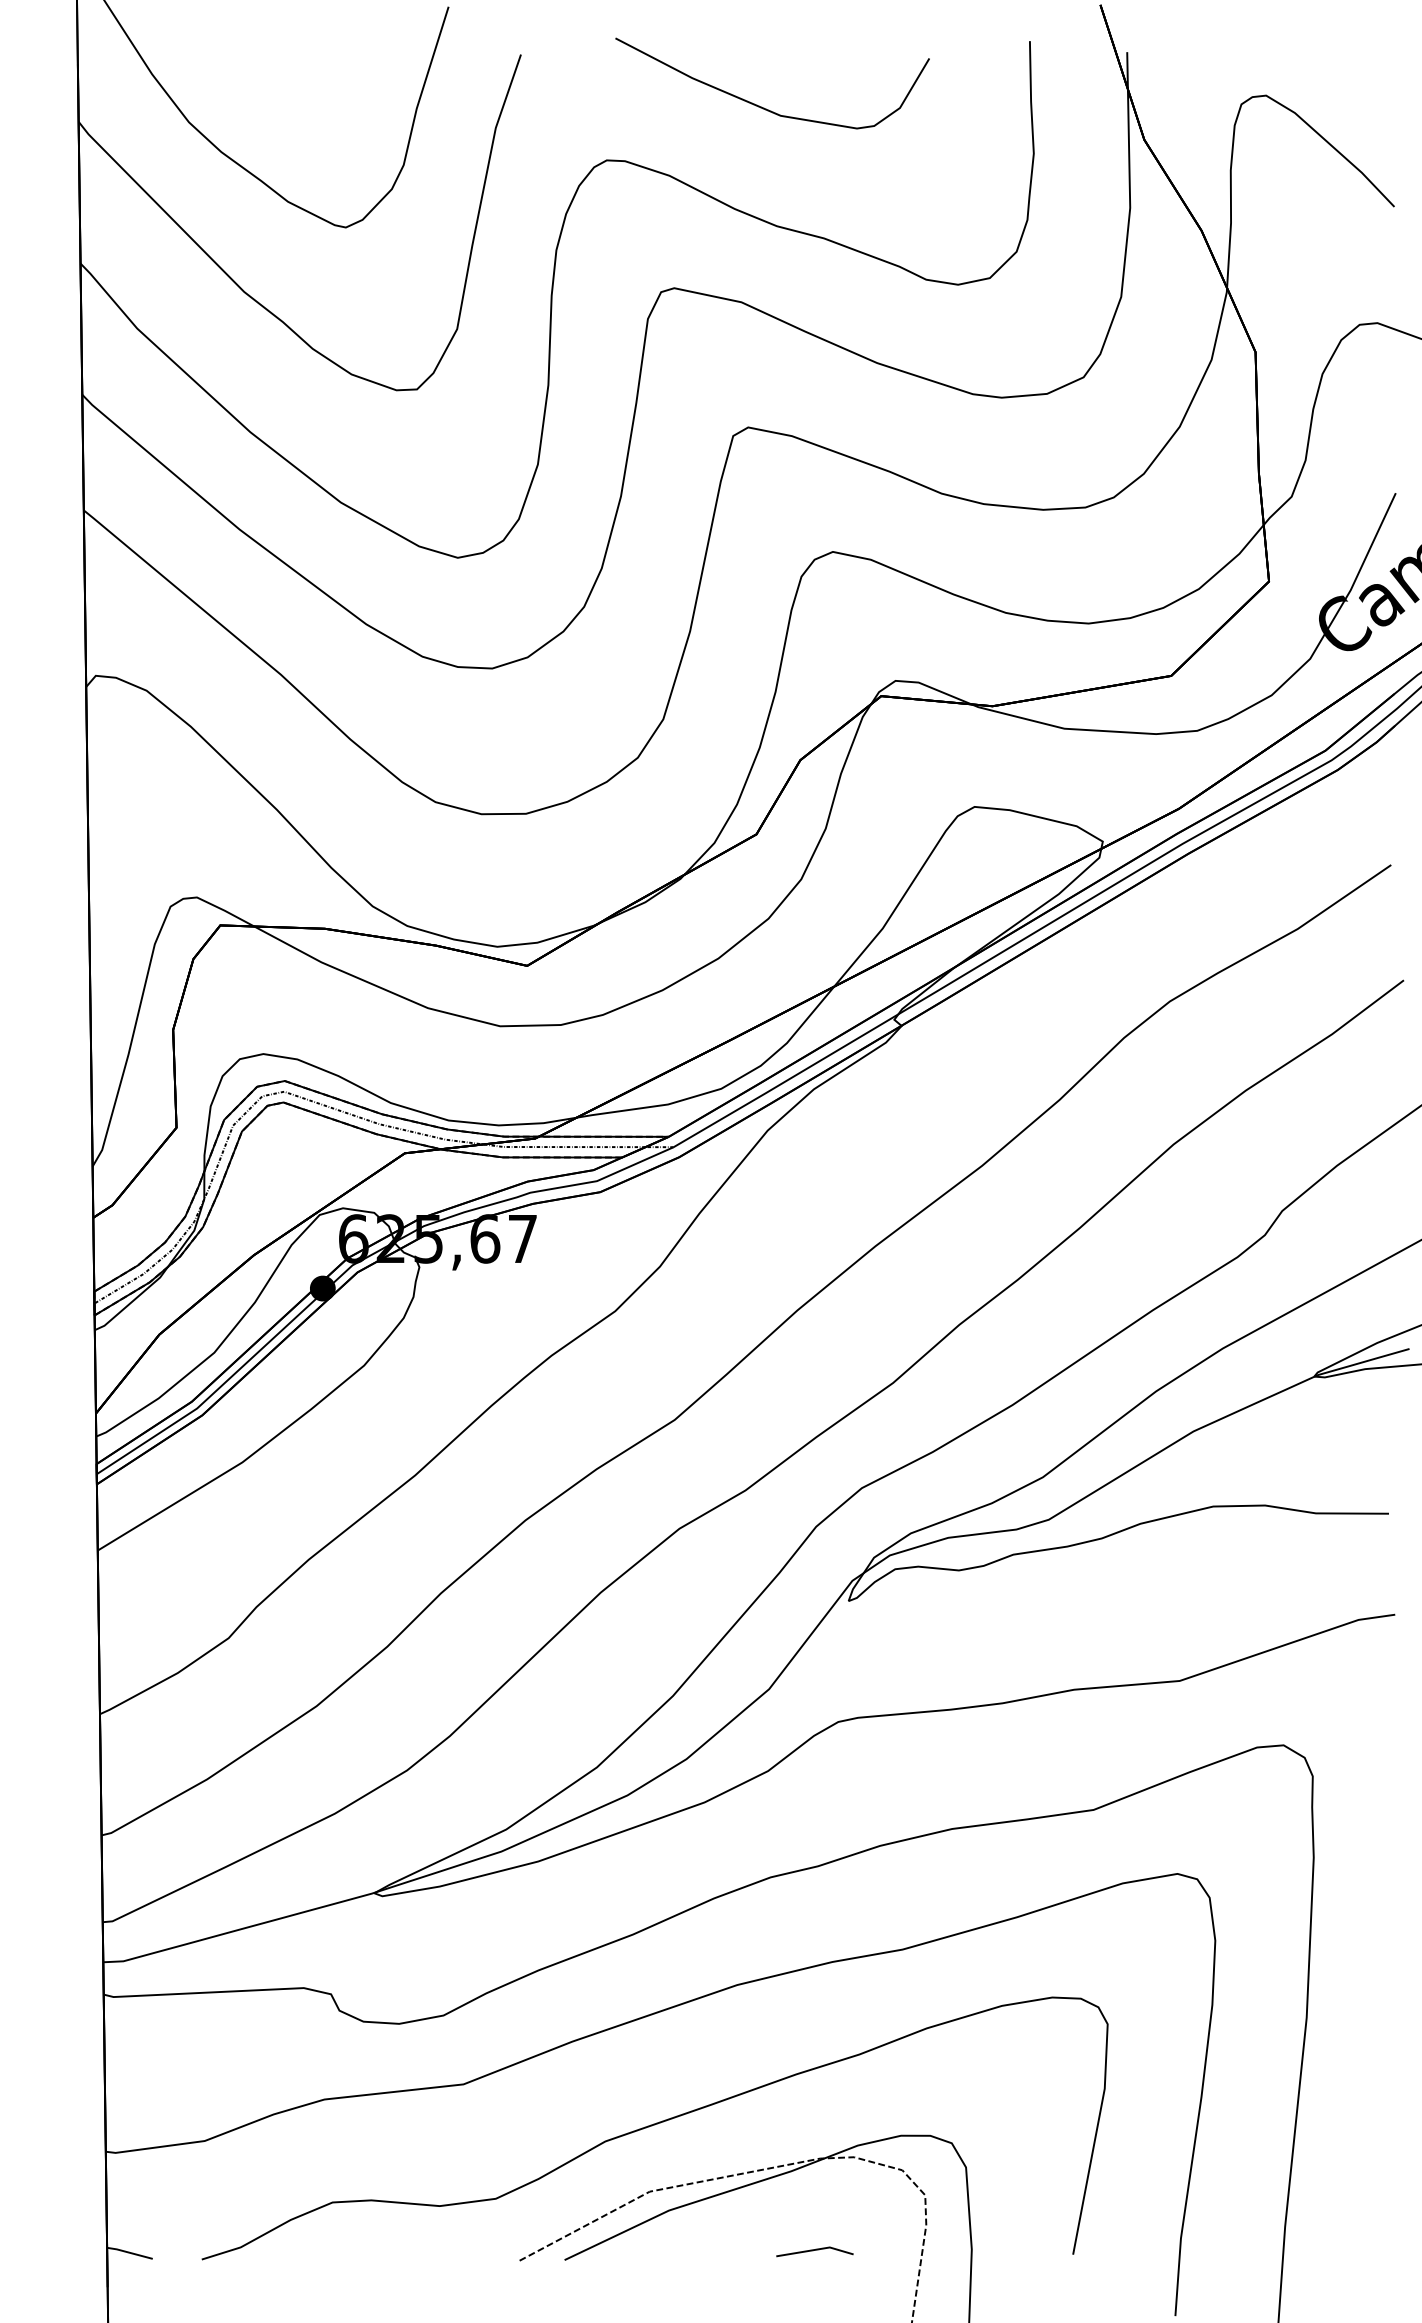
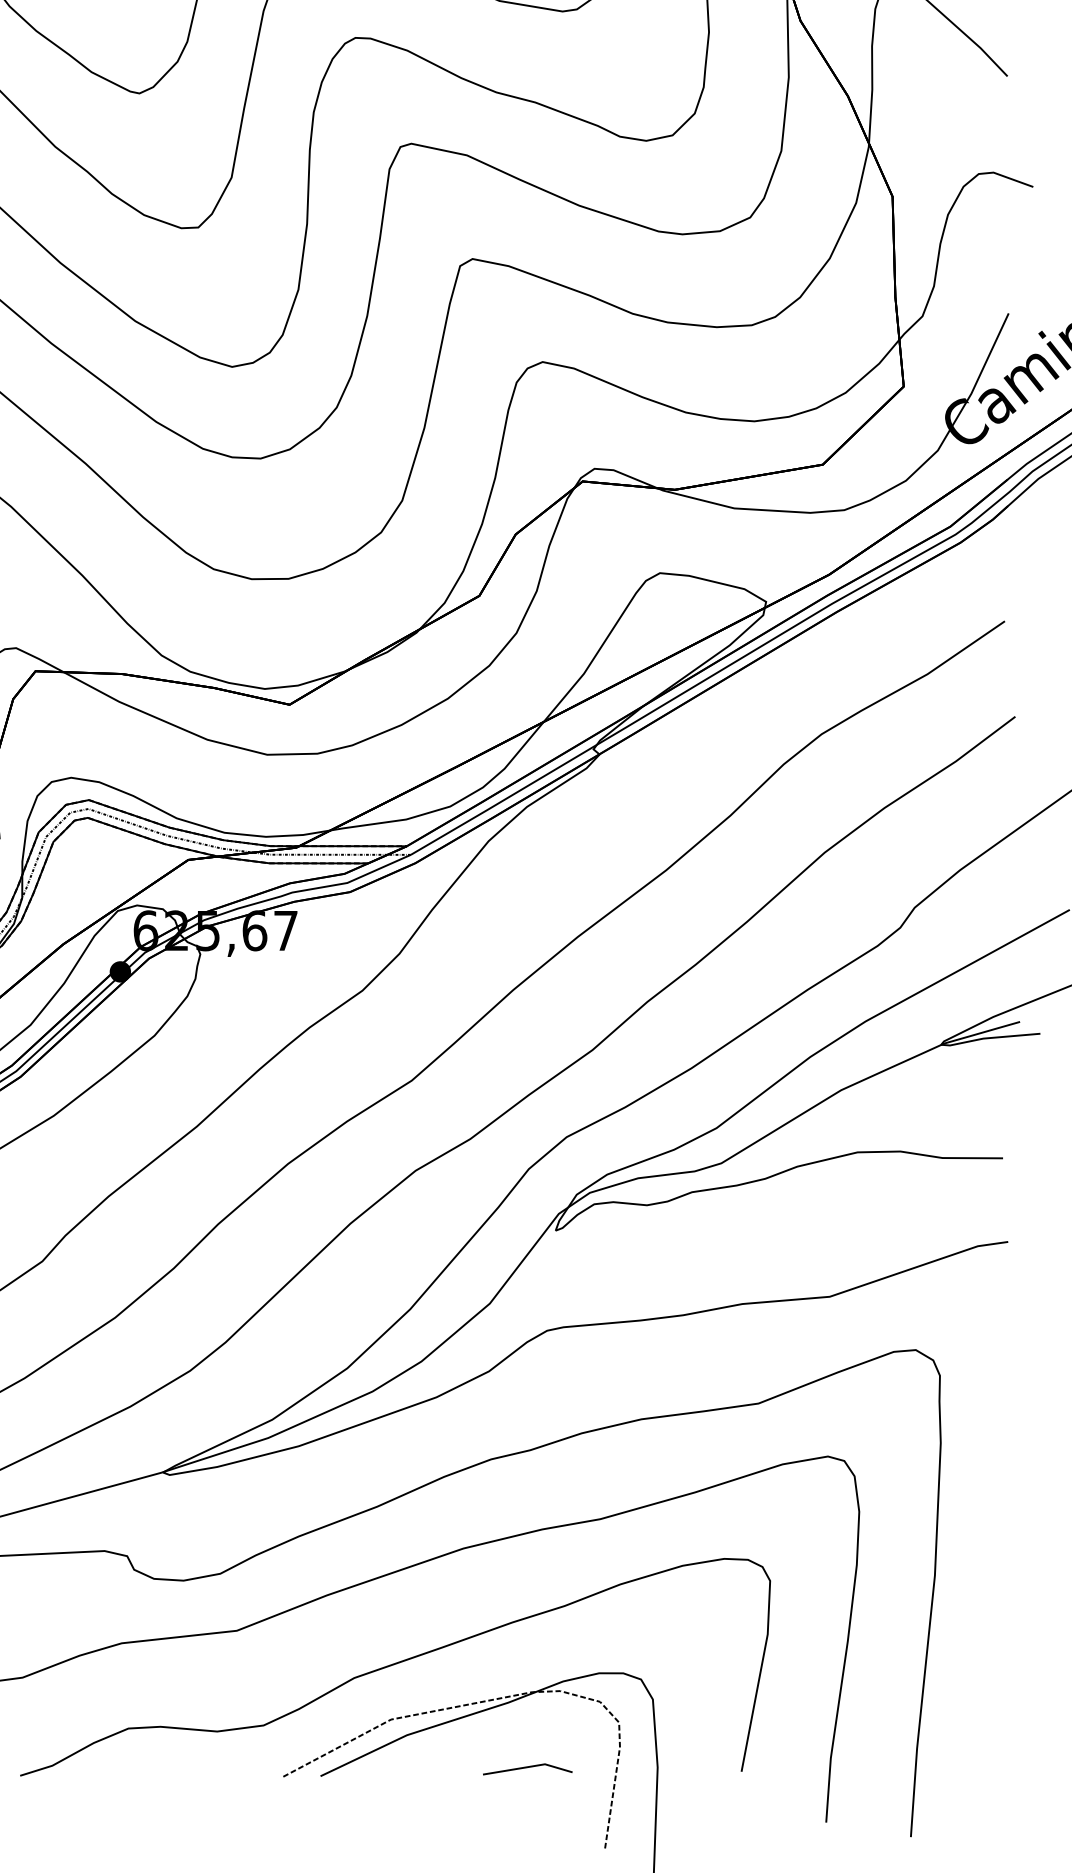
part: (814, 2251) -> (527, 1769), size x1.4

